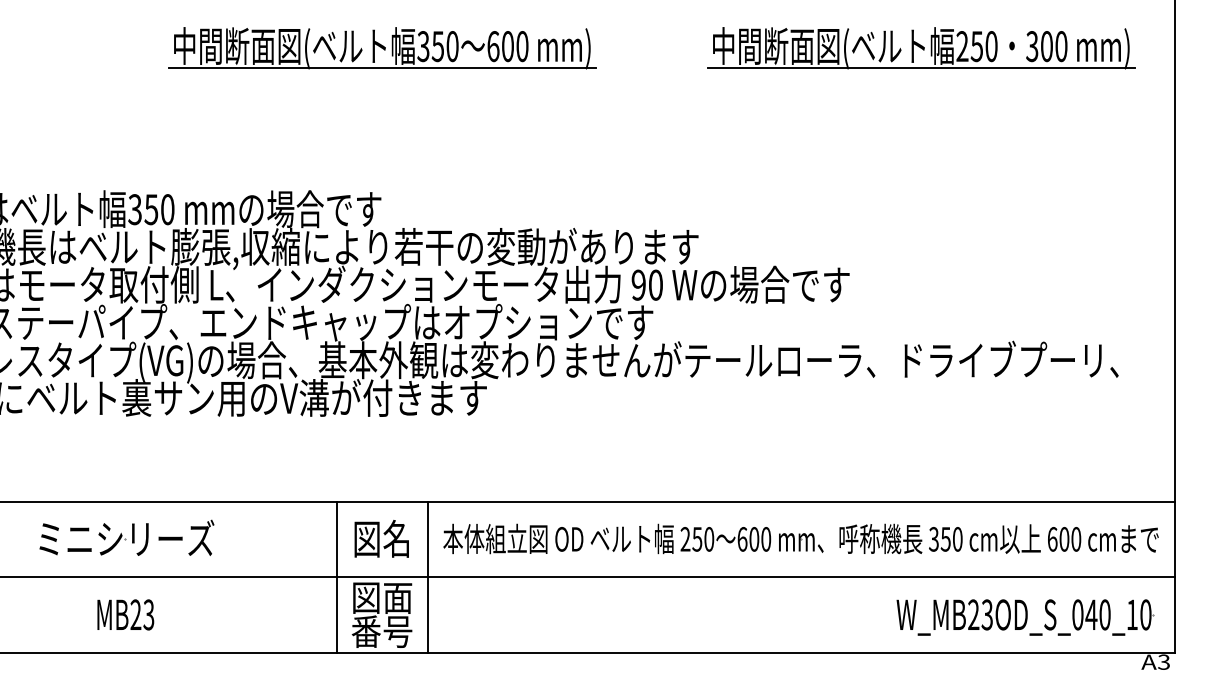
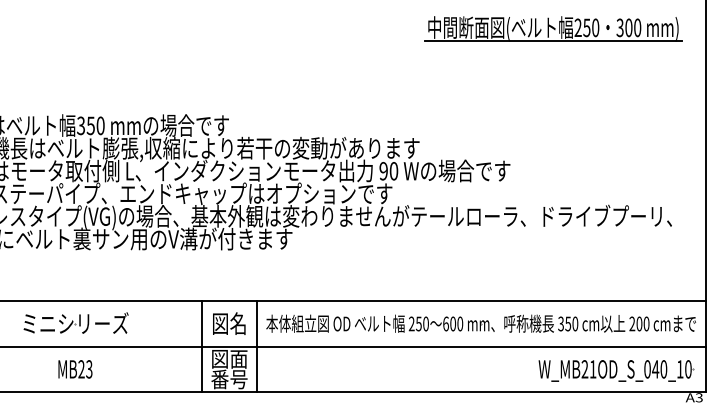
part: (382, 47) -> (229, 28), removed
text: (1052, 538) -> (632, 323), 600 -> 200
text: (986, 615) -> (592, 369), W_MB23OD_S_040_10 -> W_MB21OD_S_040_10

